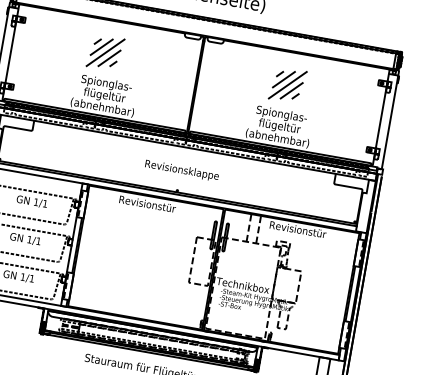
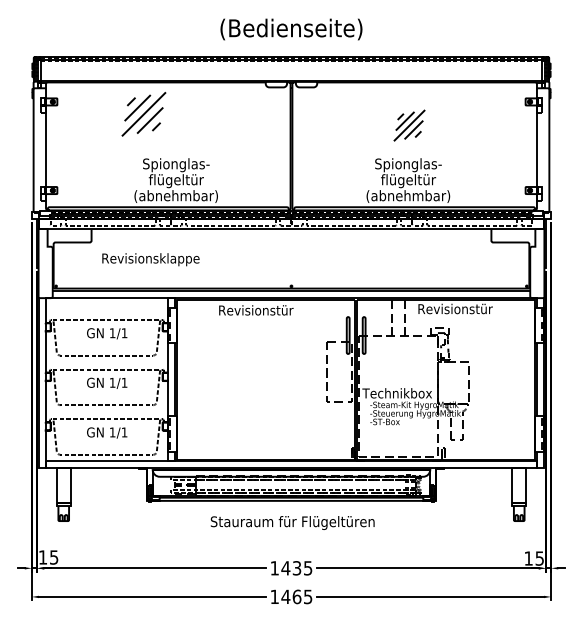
part: (105, 52) -> (143, 114), moved
part: (287, 85) -> (409, 125), size x0.7
text: (181, 170) -> (150, 259), moved

